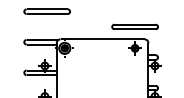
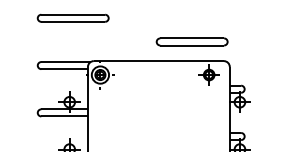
part: (134, 26) -> (191, 41), moved

